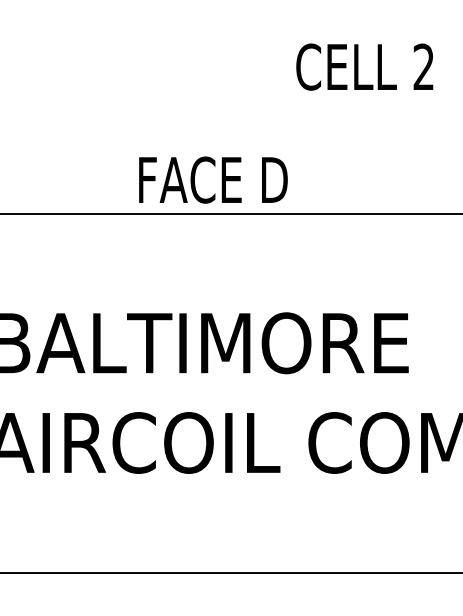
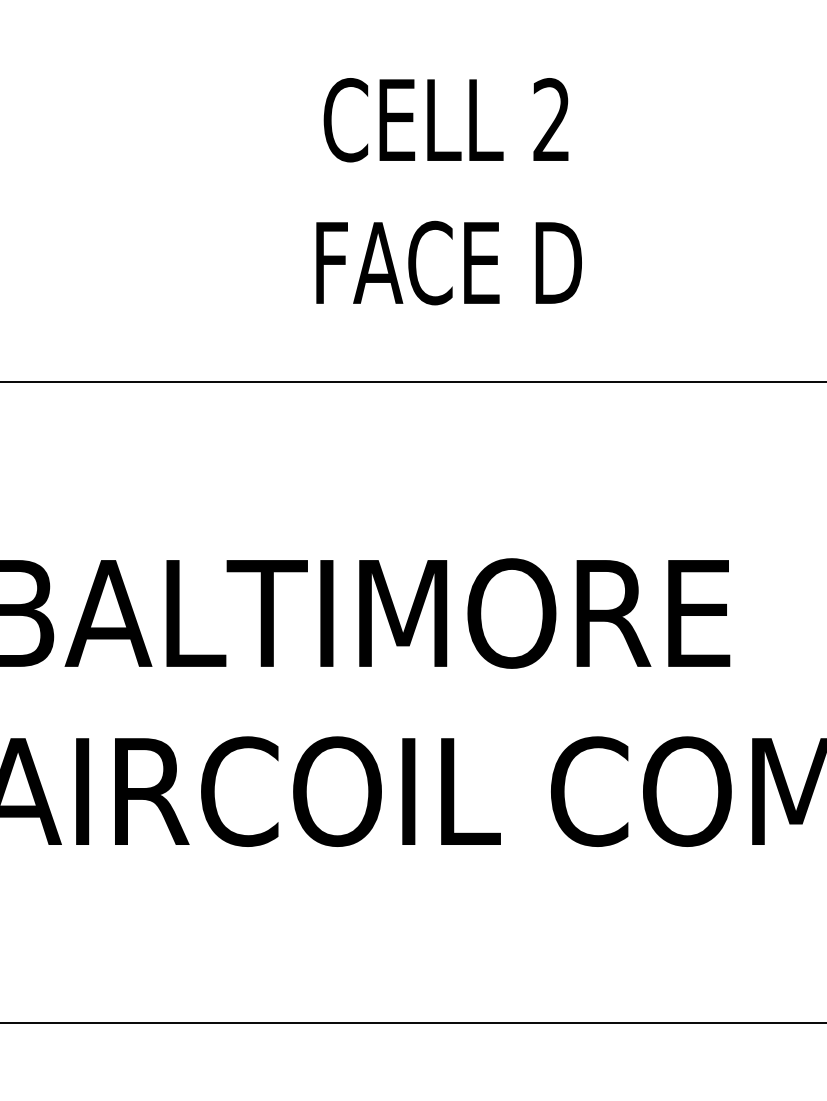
text: (364, 66) -> (445, 119), moved
text: (213, 179) -> (449, 261), moved

